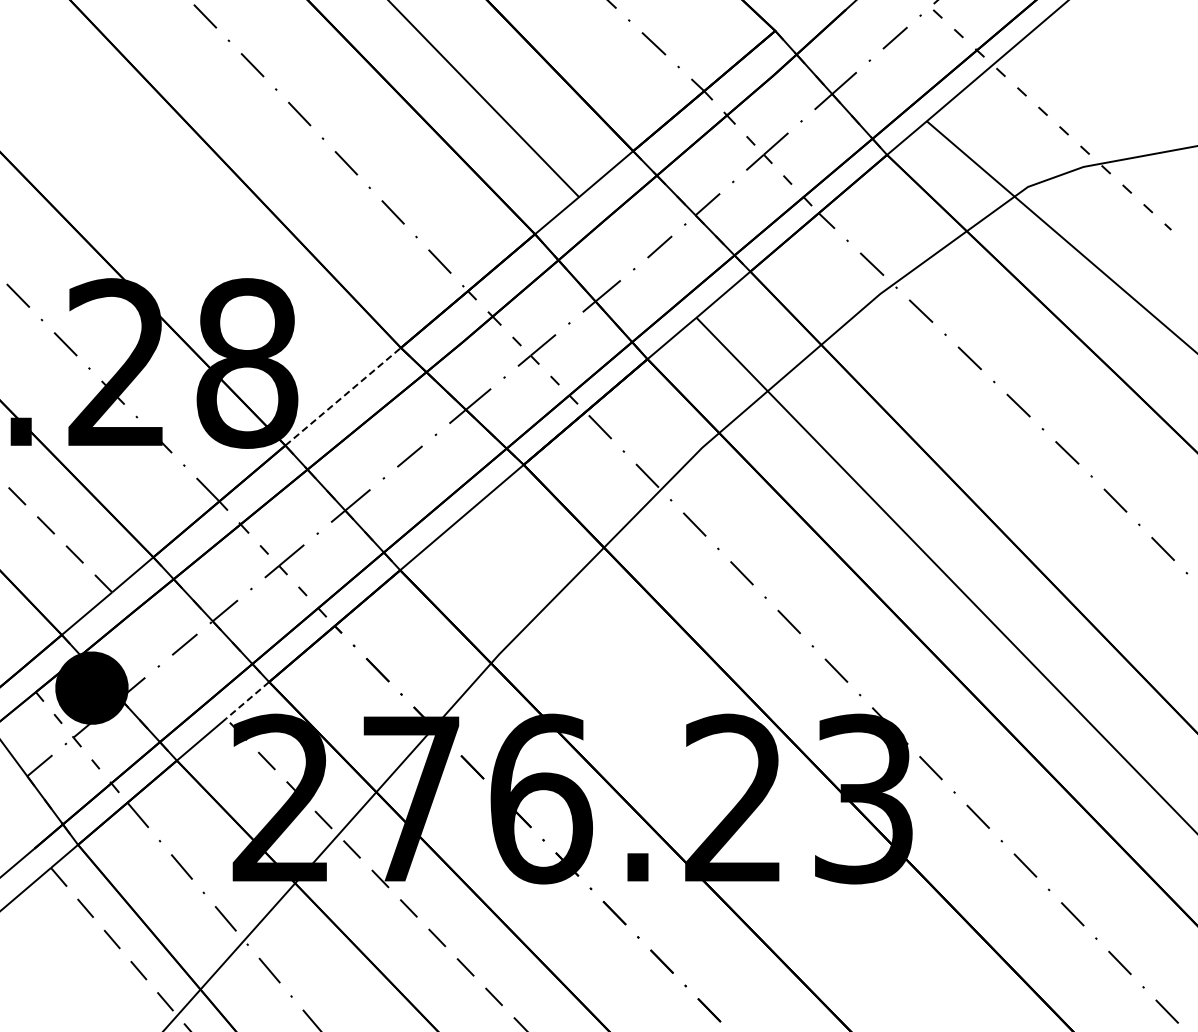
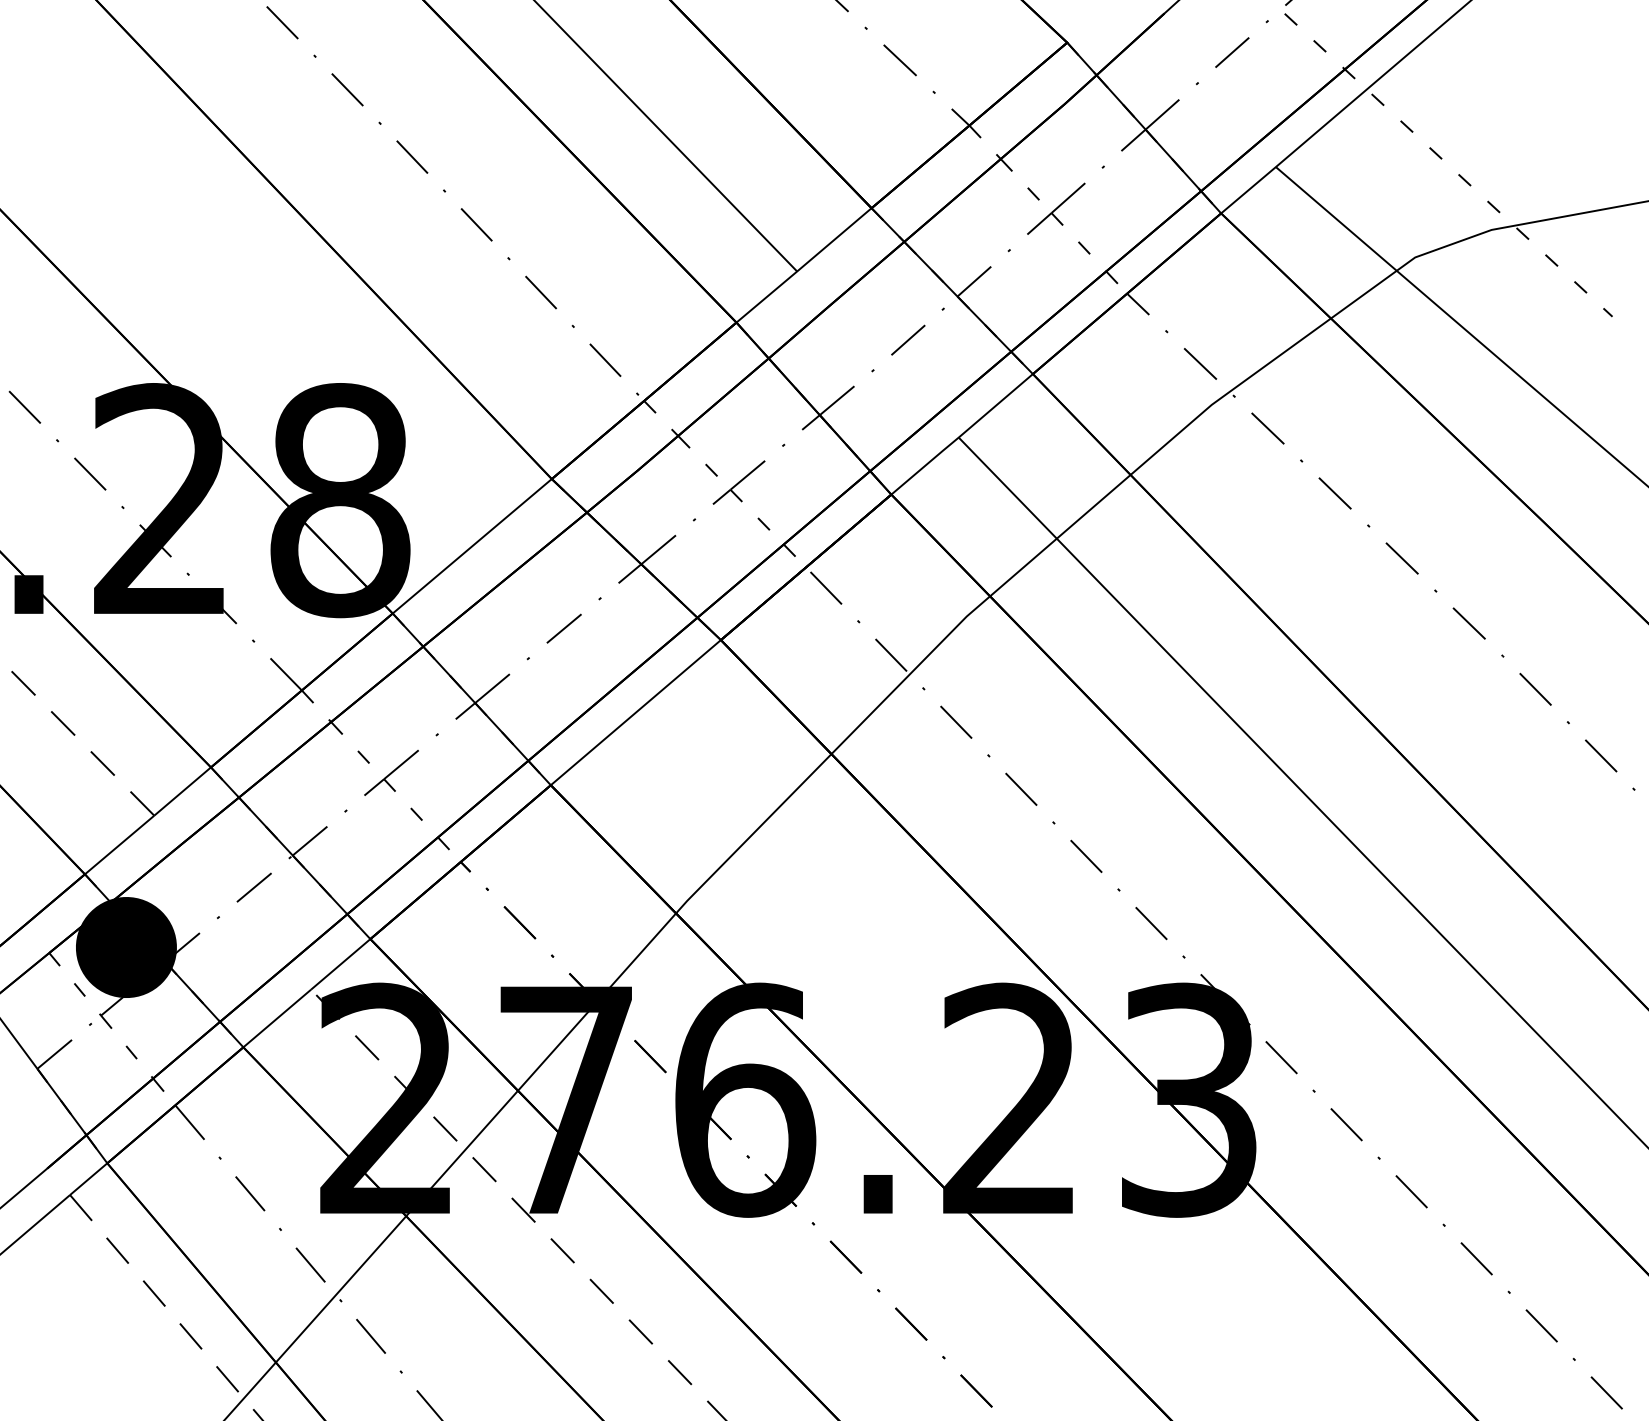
line: (343, 396) -> (472, 545), dashed -> solid
line: (247, 700) -> (340, 964), dashed -> solid

